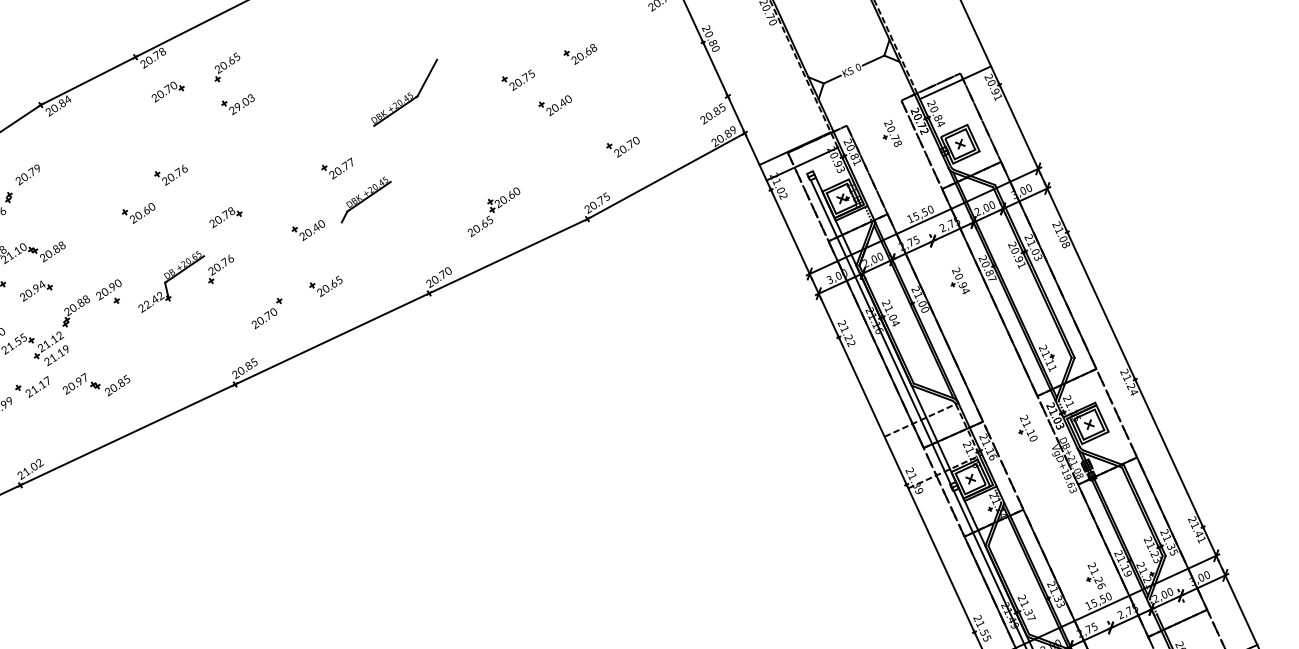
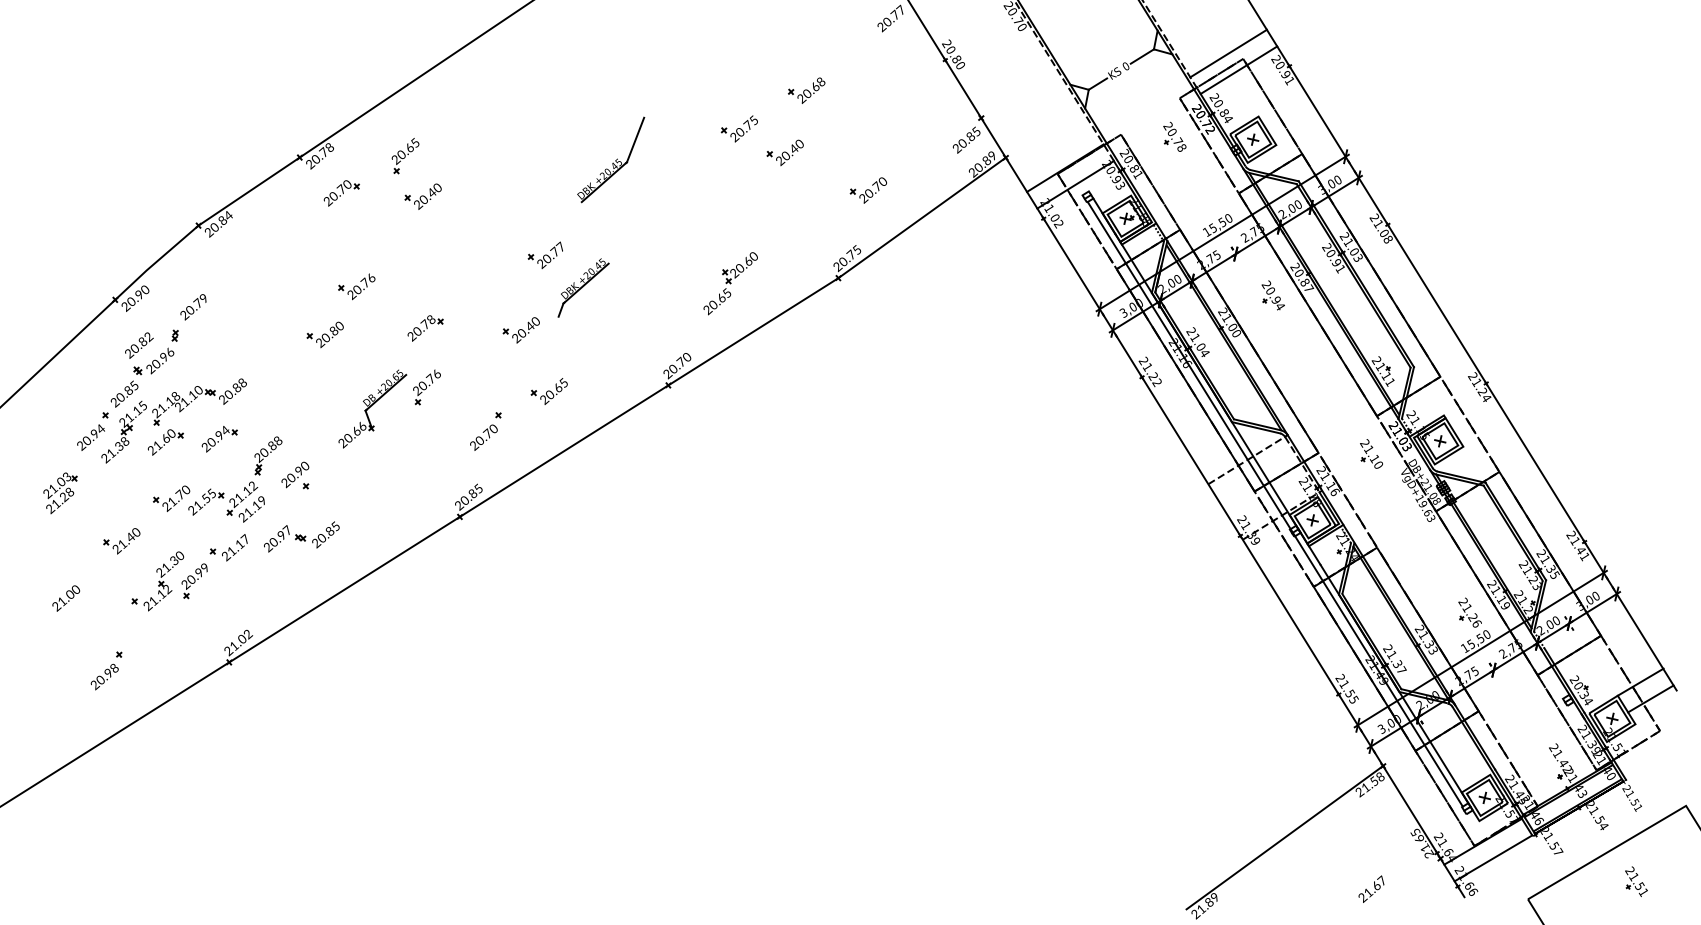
line: (948, 67) -> (1228, 53), added
text: (244, 102) -> (430, 193), 29.03 -> 20.40
text: (145, 209) -> (332, 330), 20.60 -> 20.80
part: (108, 290) -> (295, 475), moved
text: (154, 300) -> (355, 432), 22.42 -> 20.66

